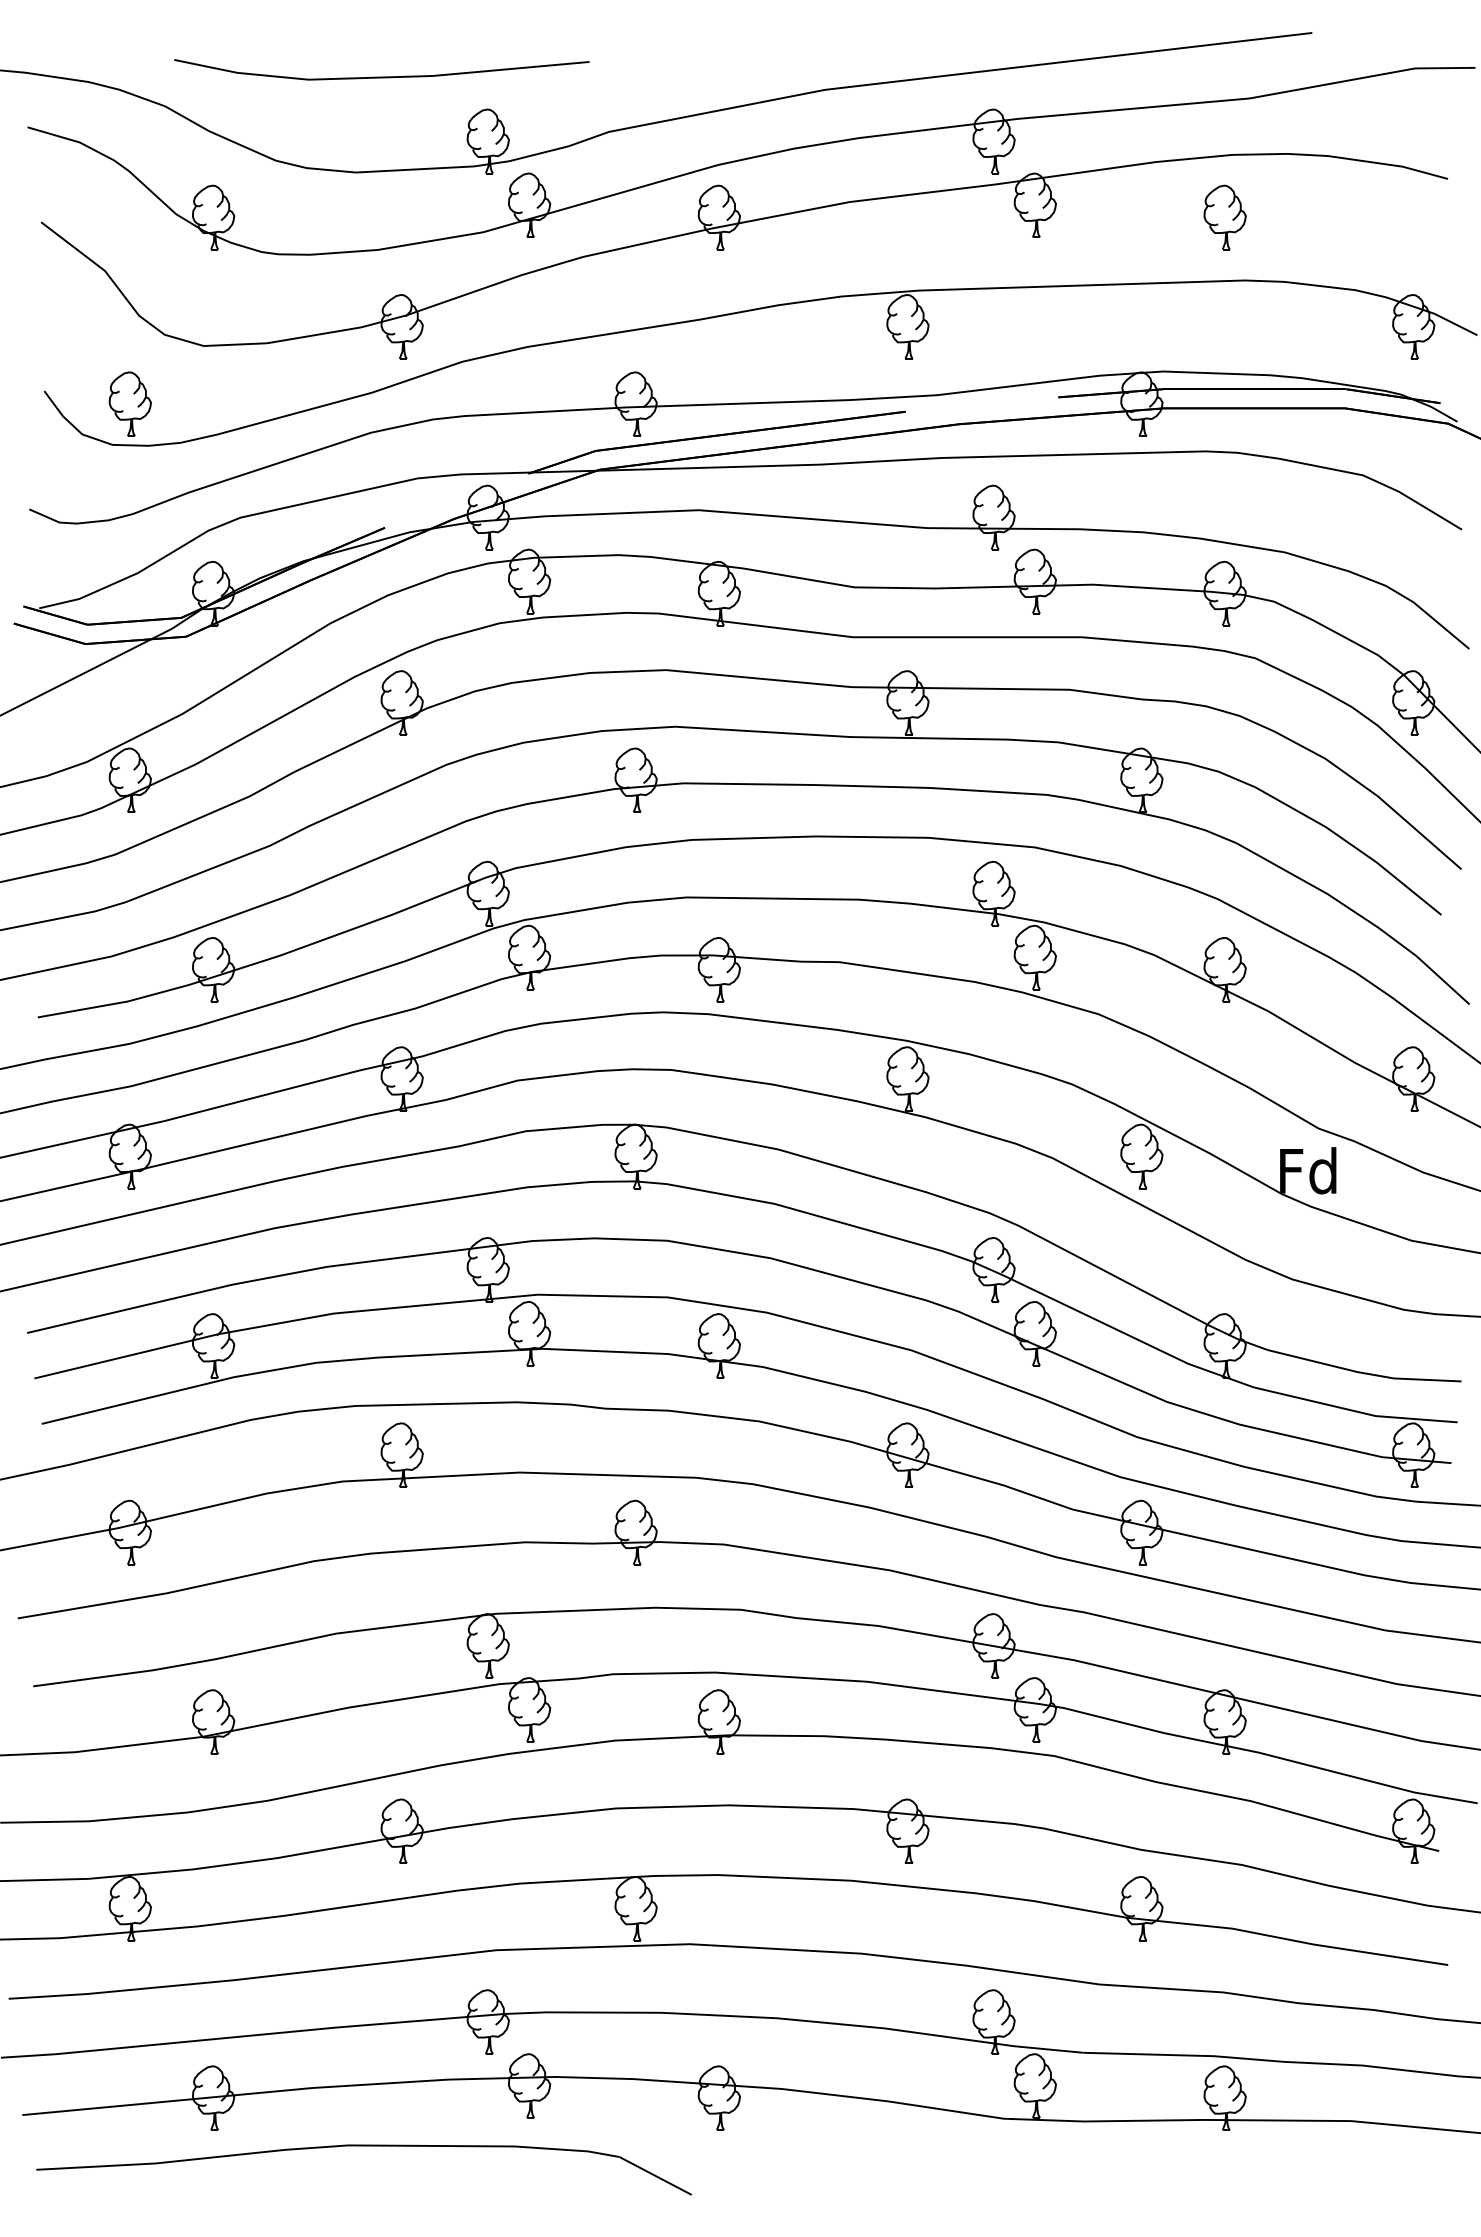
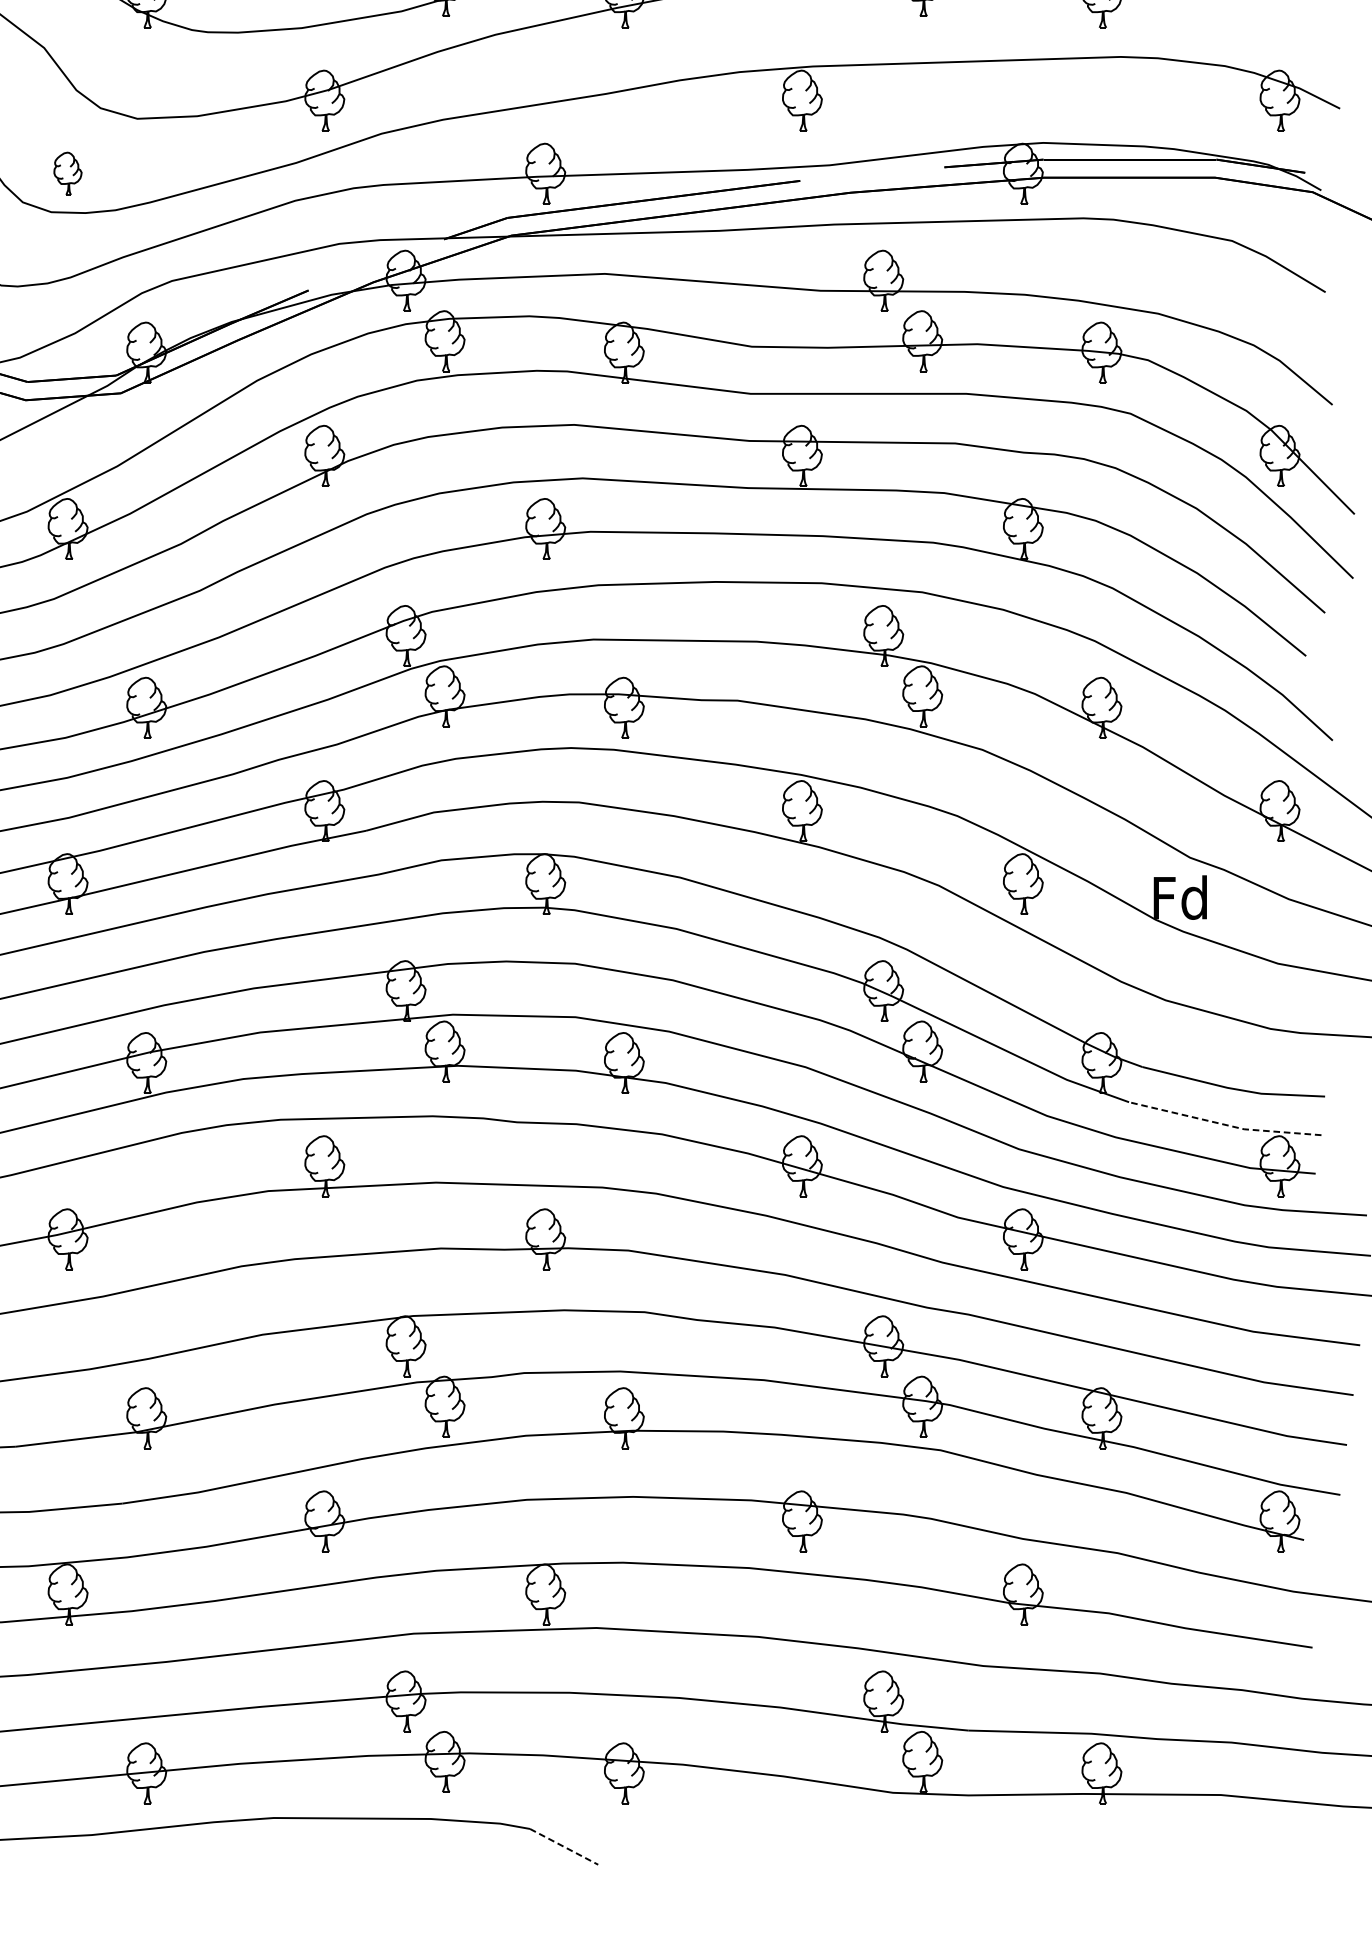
part: (129, 403) -> (67, 173), size x0.7
line: (1355, 1411) -> (1225, 1124), solid -> dashed
line: (655, 2175) -> (564, 1846), solid -> dashed

